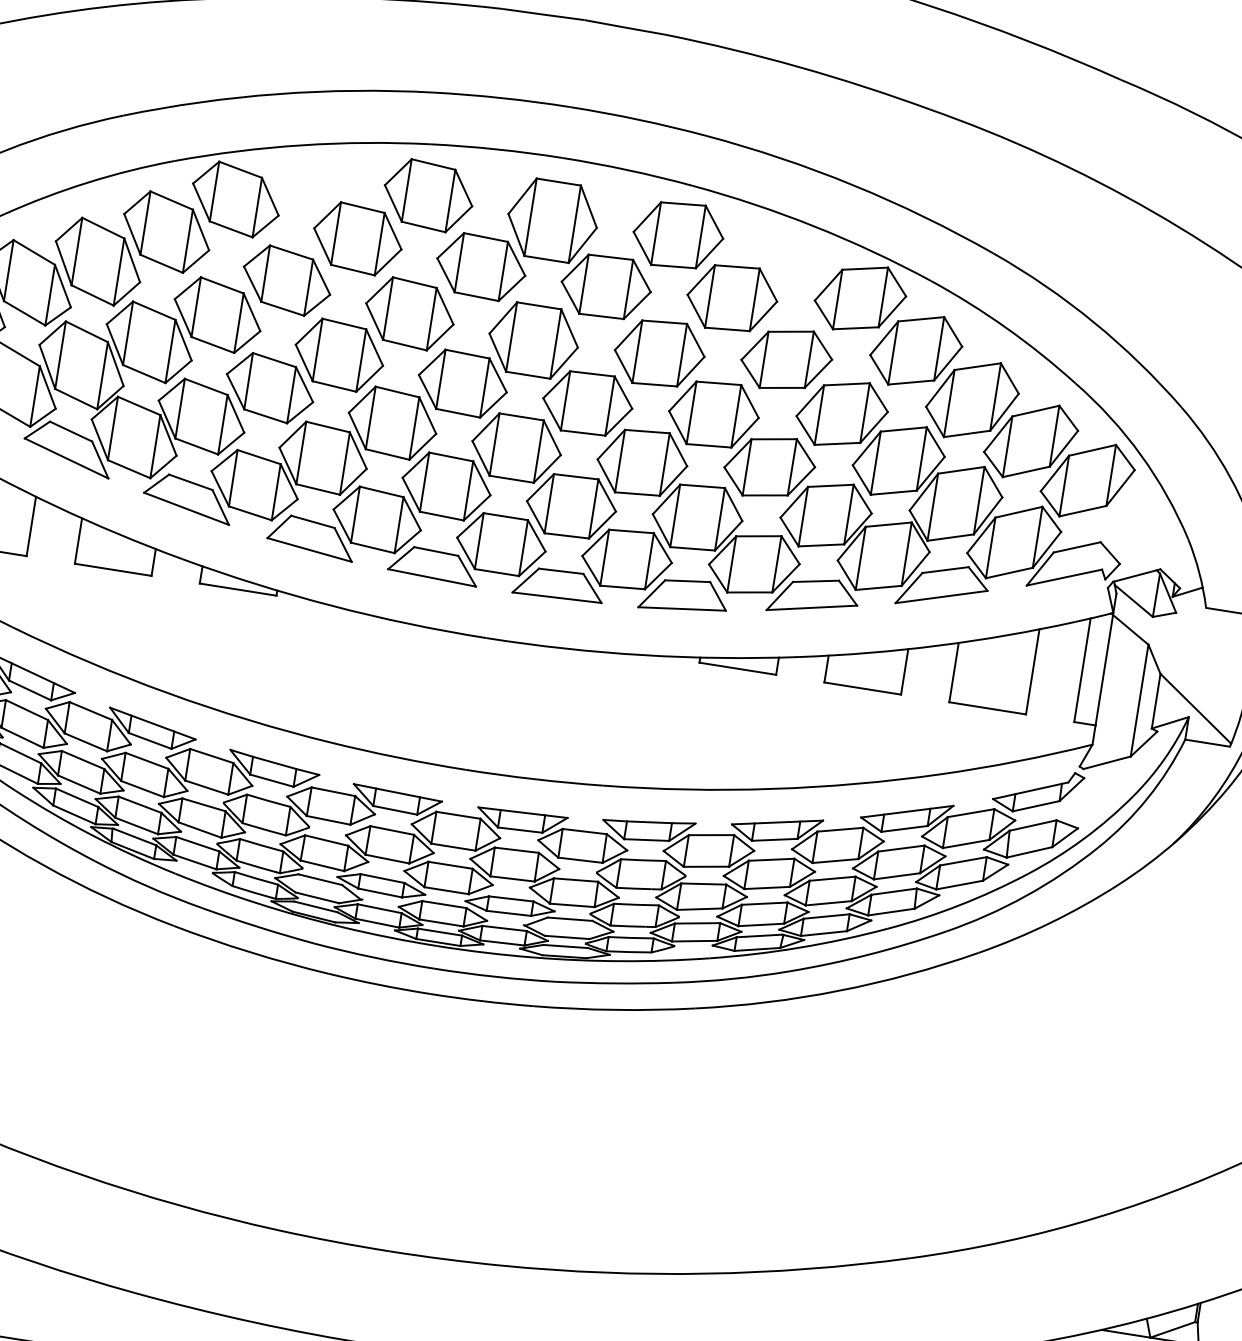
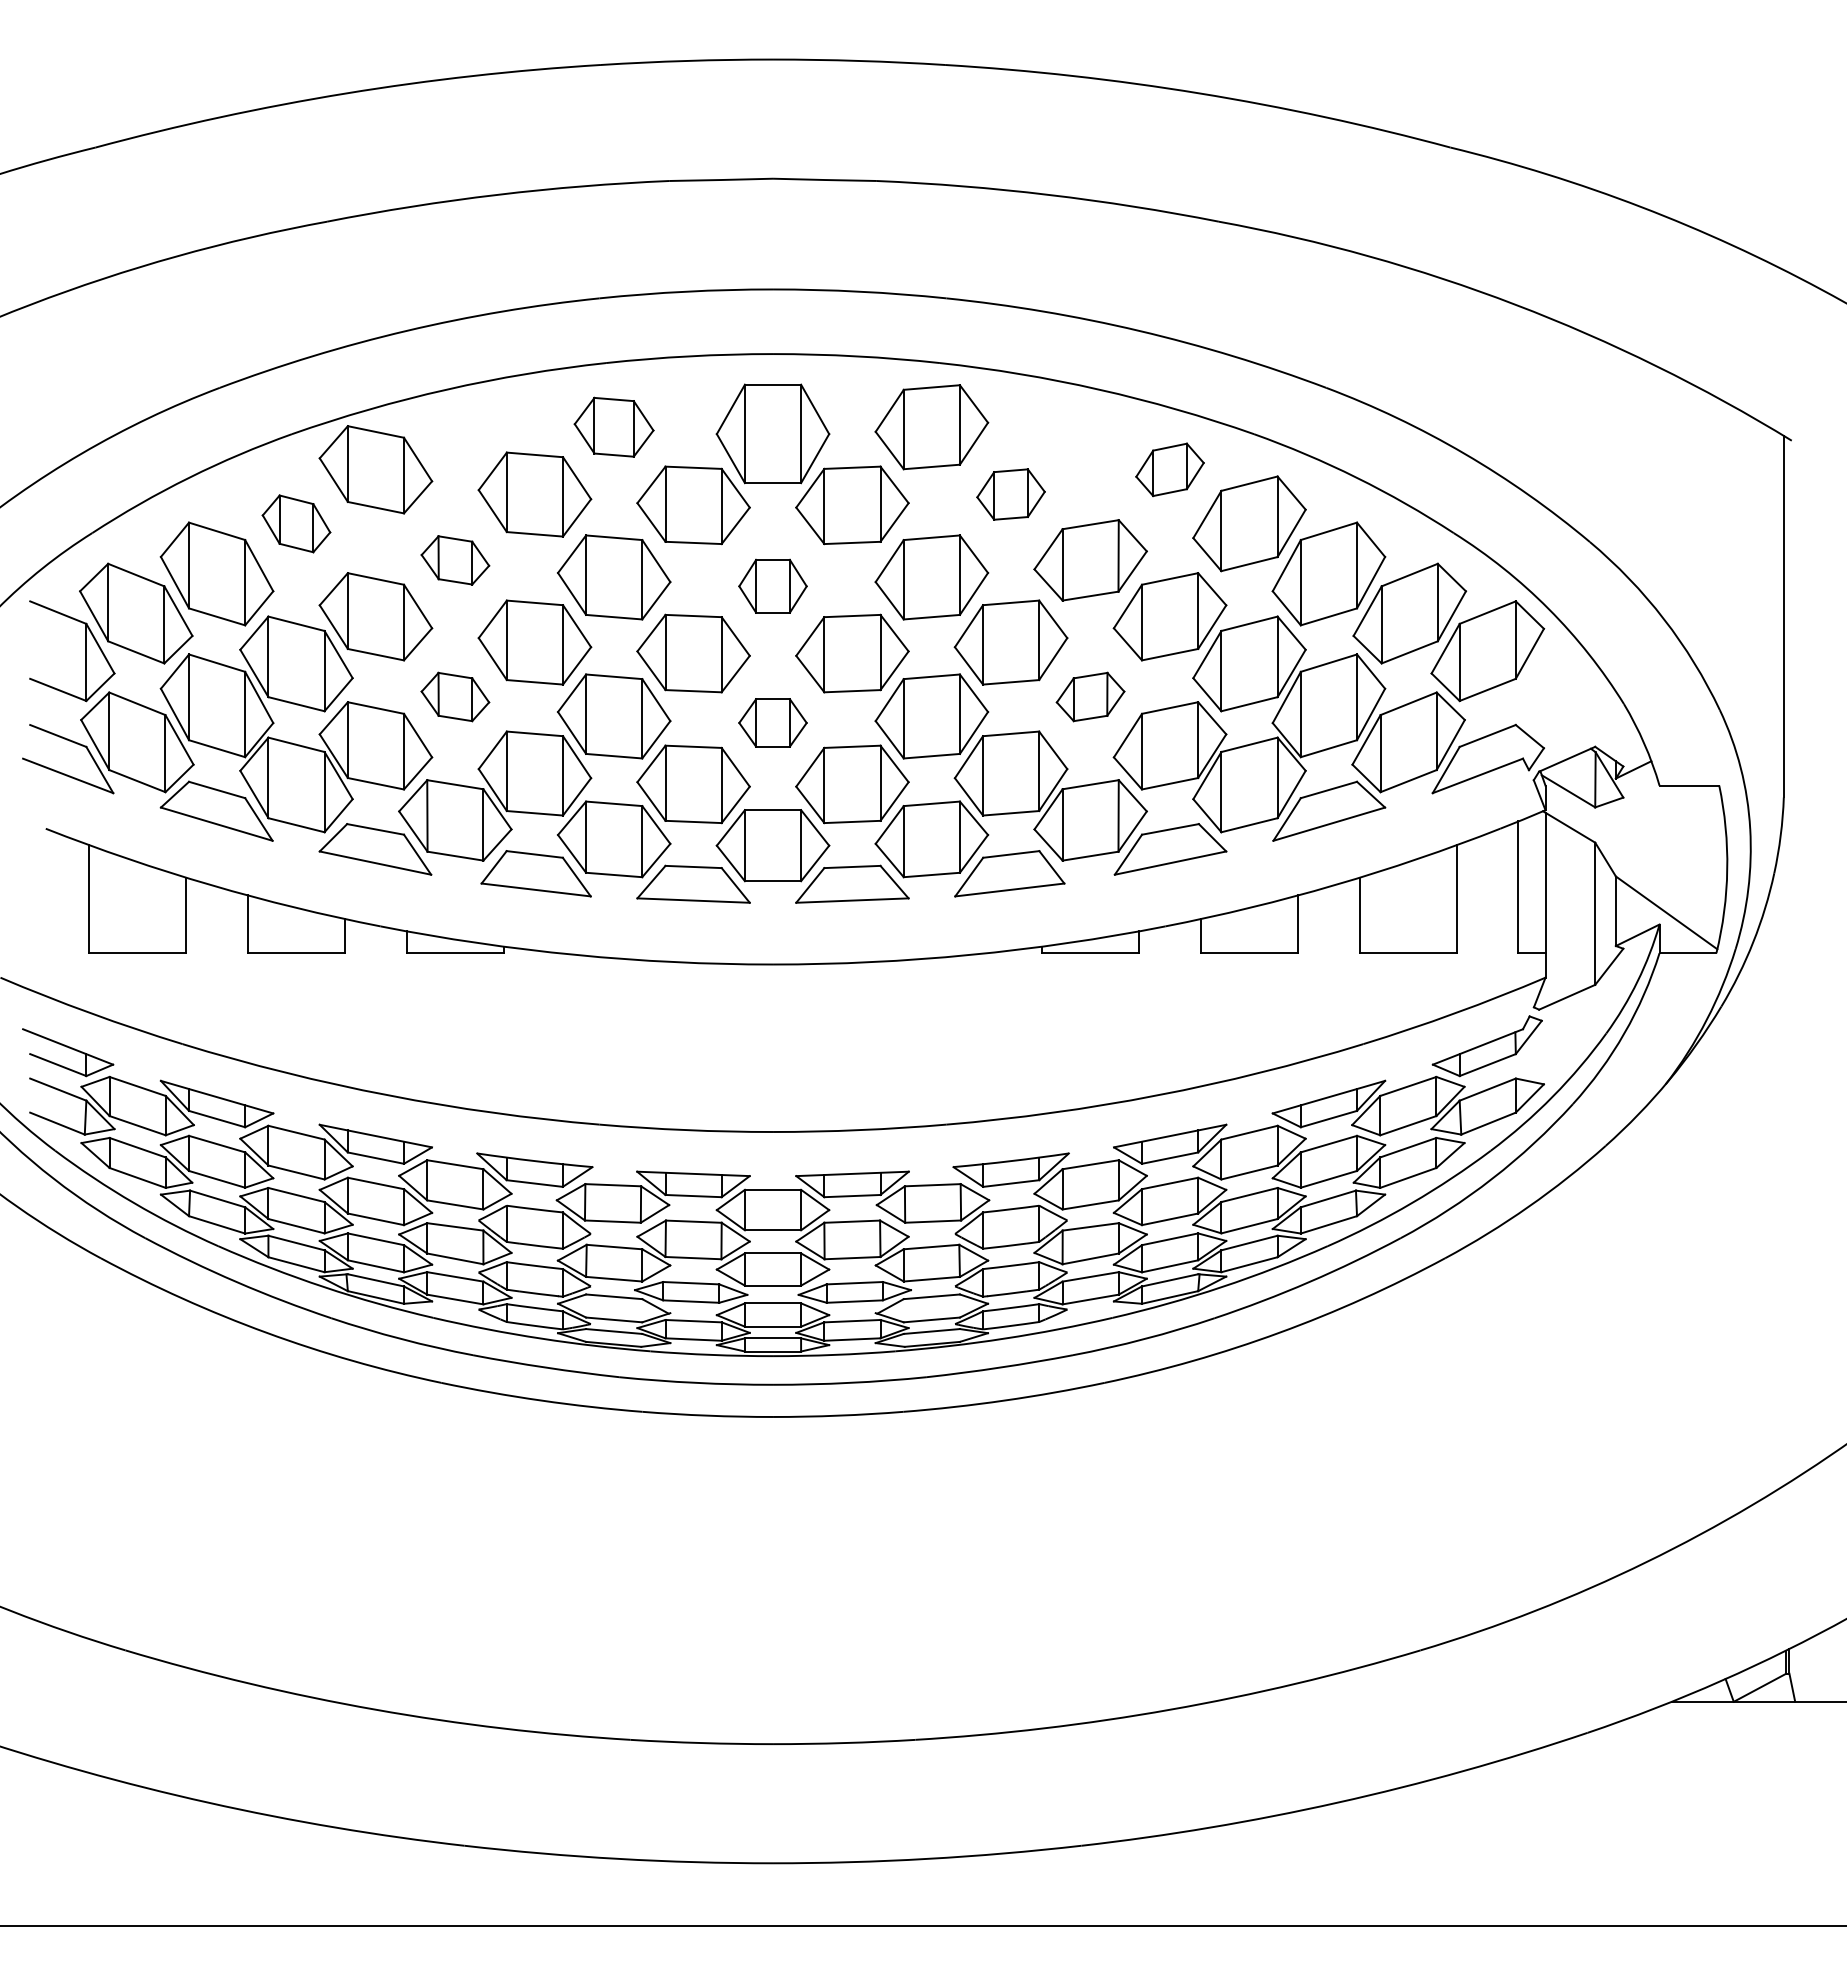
part: (428, 195) -> (613, 427), size x0.7
part: (166, 231) -> (296, 523), size x0.6
part: (287, 280) -> (455, 560), size x0.6
part: (731, 298) -> (1010, 494), size x0.6
part: (860, 298) -> (1169, 469), size x0.6
part: (533, 340) -> (772, 586), size x0.6
part: (270, 387) -> (455, 696), size x0.6
part: (516, 447) -> (772, 722), size x0.6
part: (769, 466) -> (1090, 696), size x0.6

